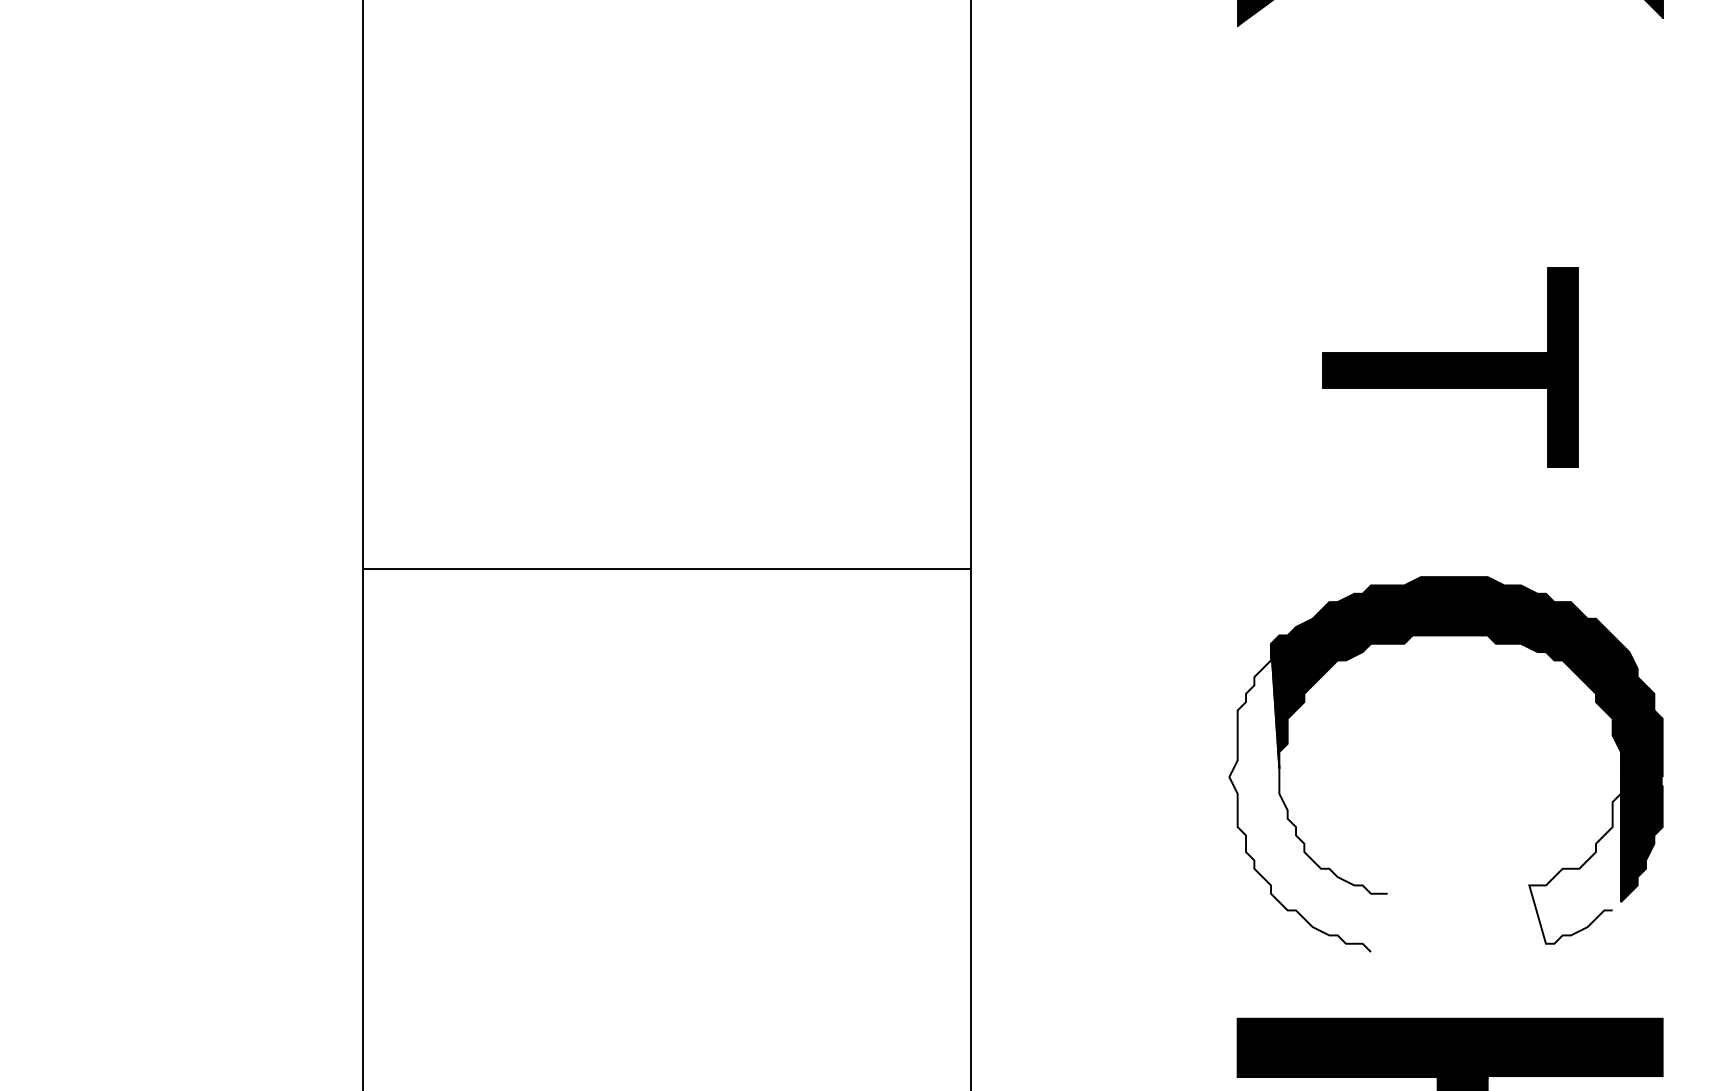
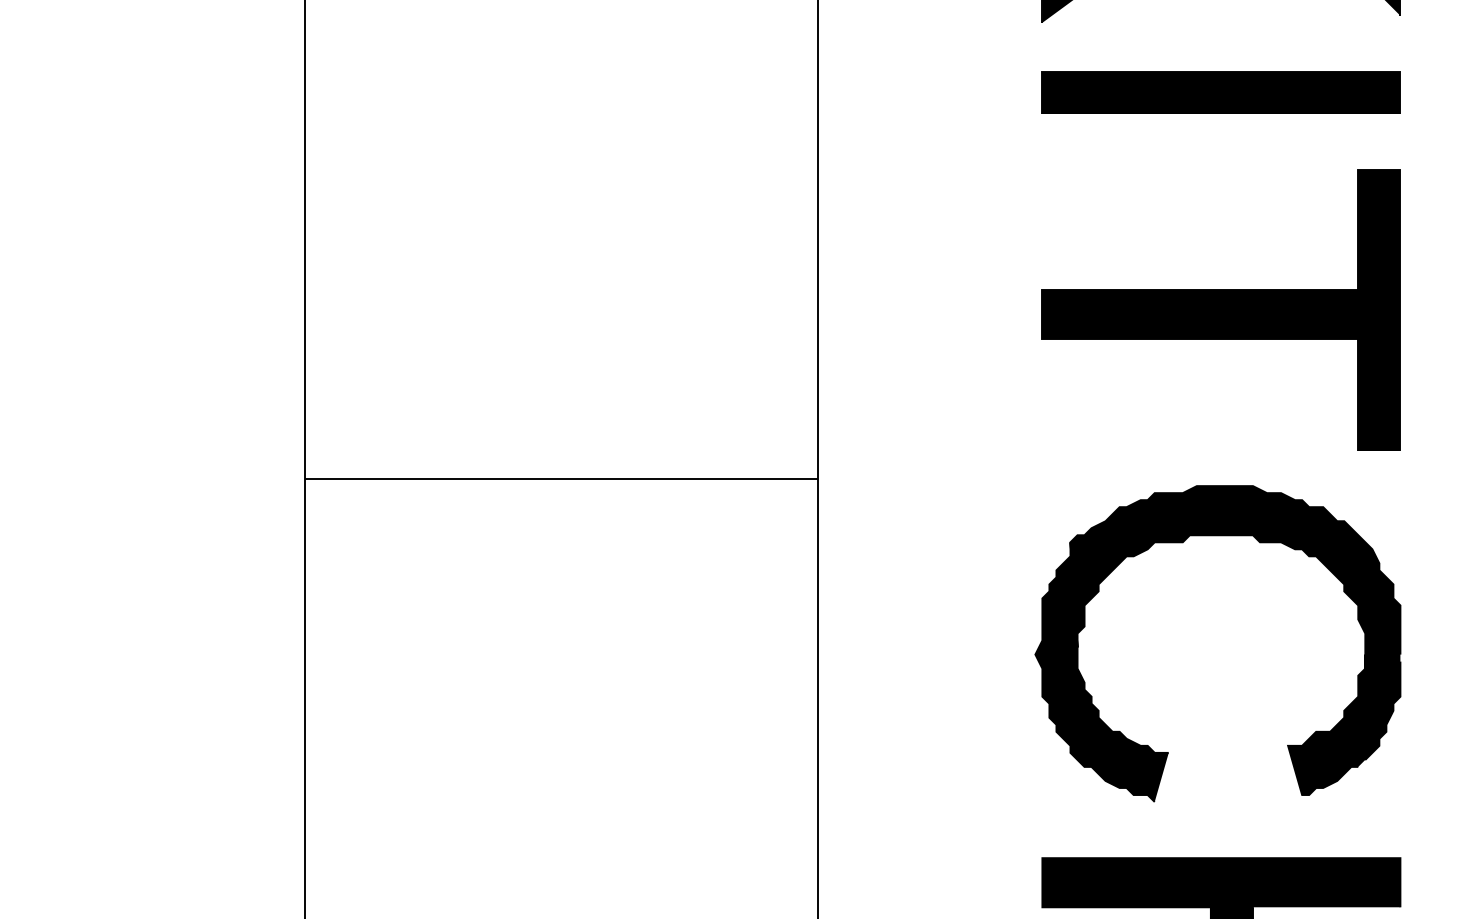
part: (1450, 109) -> (1221, 92), added
part: (1450, 367) -> (1221, 309), size x1.67
fill: (1308, 797) -> (1102, 671), added
fill: (1574, 860) -> (1326, 724), added

